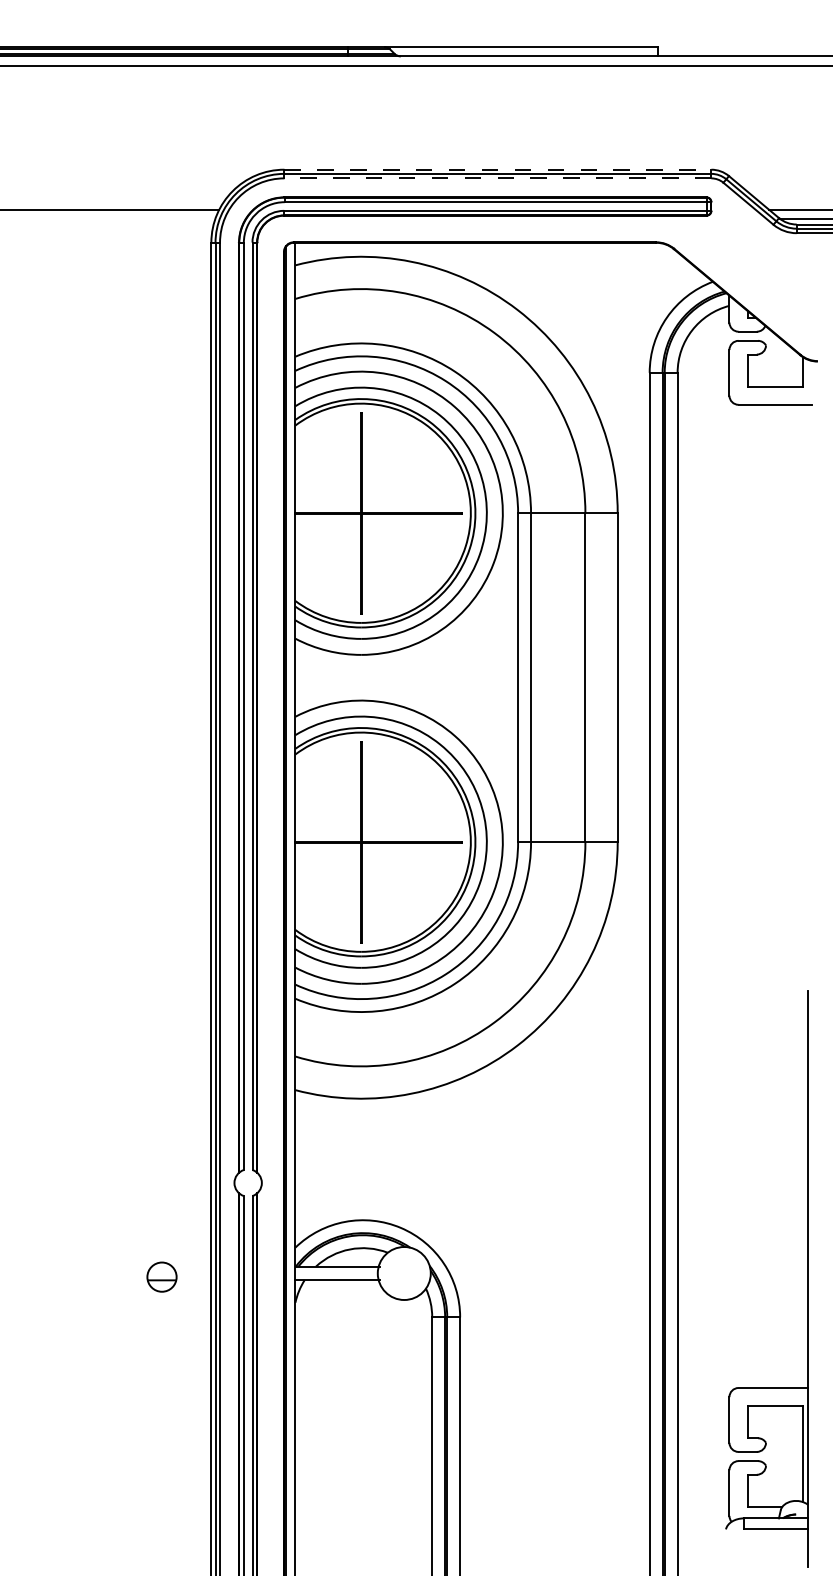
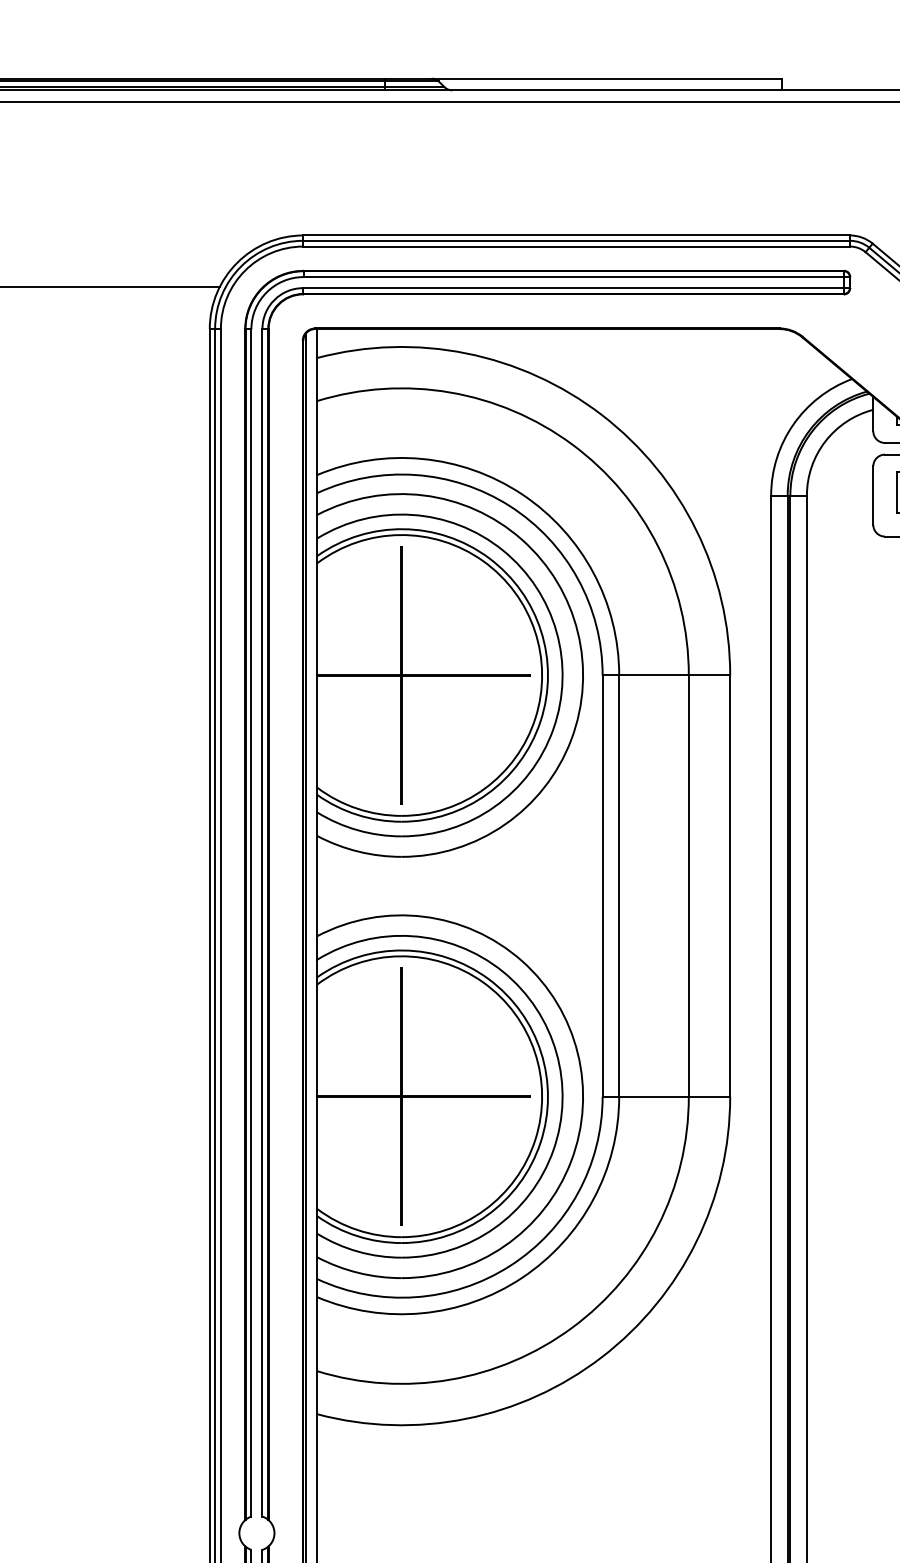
line: (498, 169) -> (577, 235), dashed -> solid
line: (497, 178) -> (576, 246), dashed -> solid

